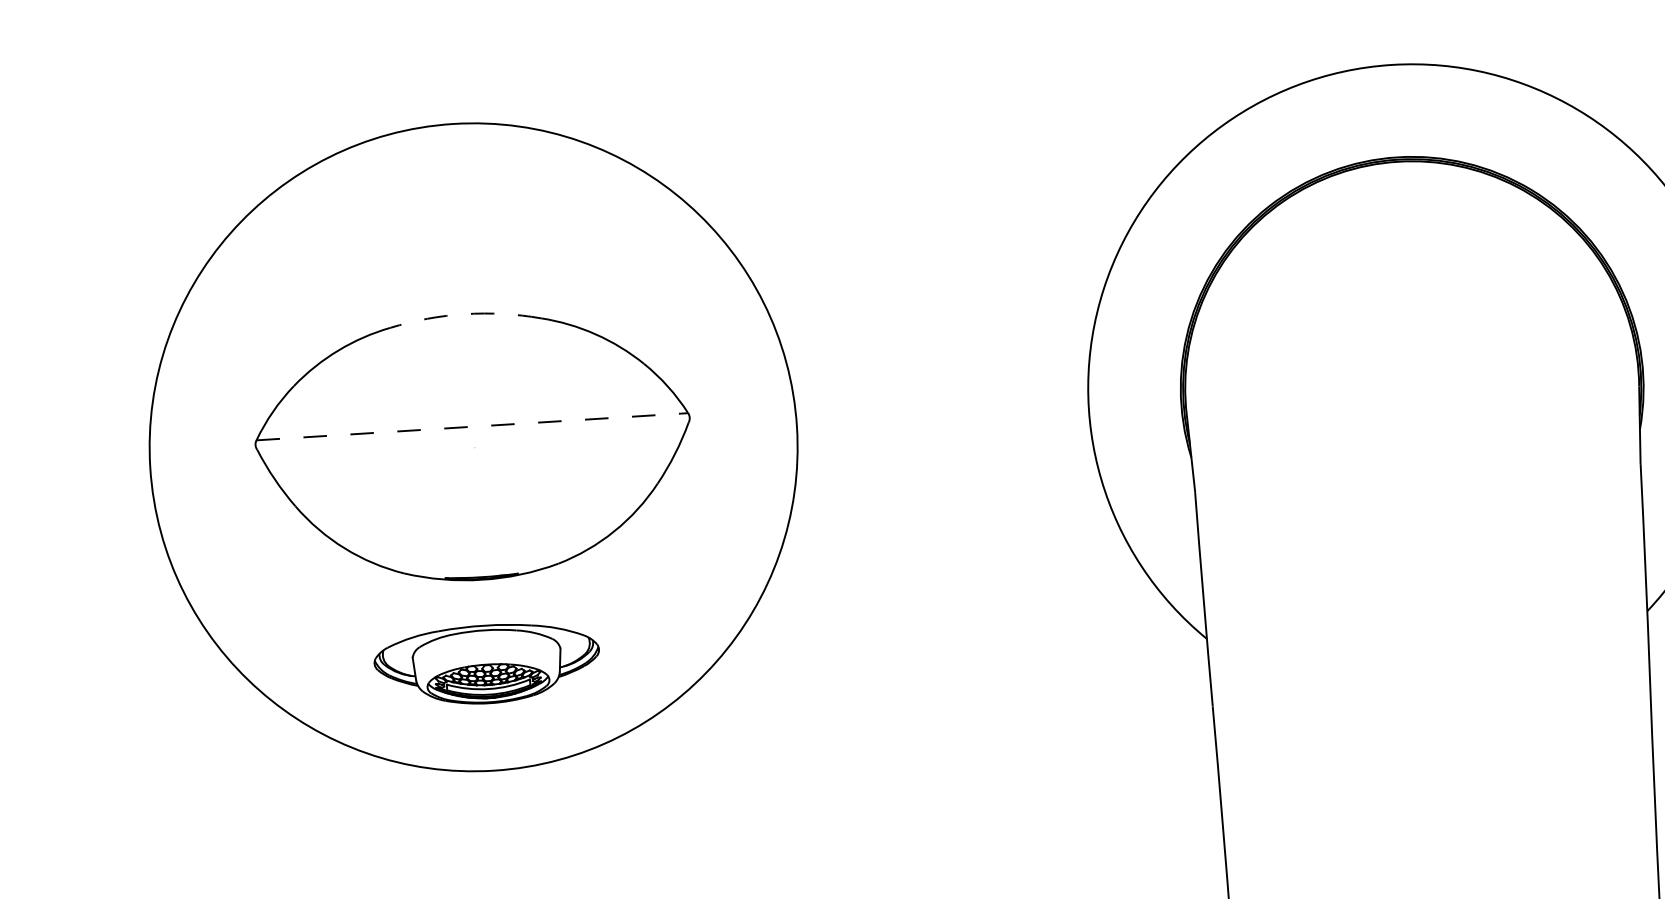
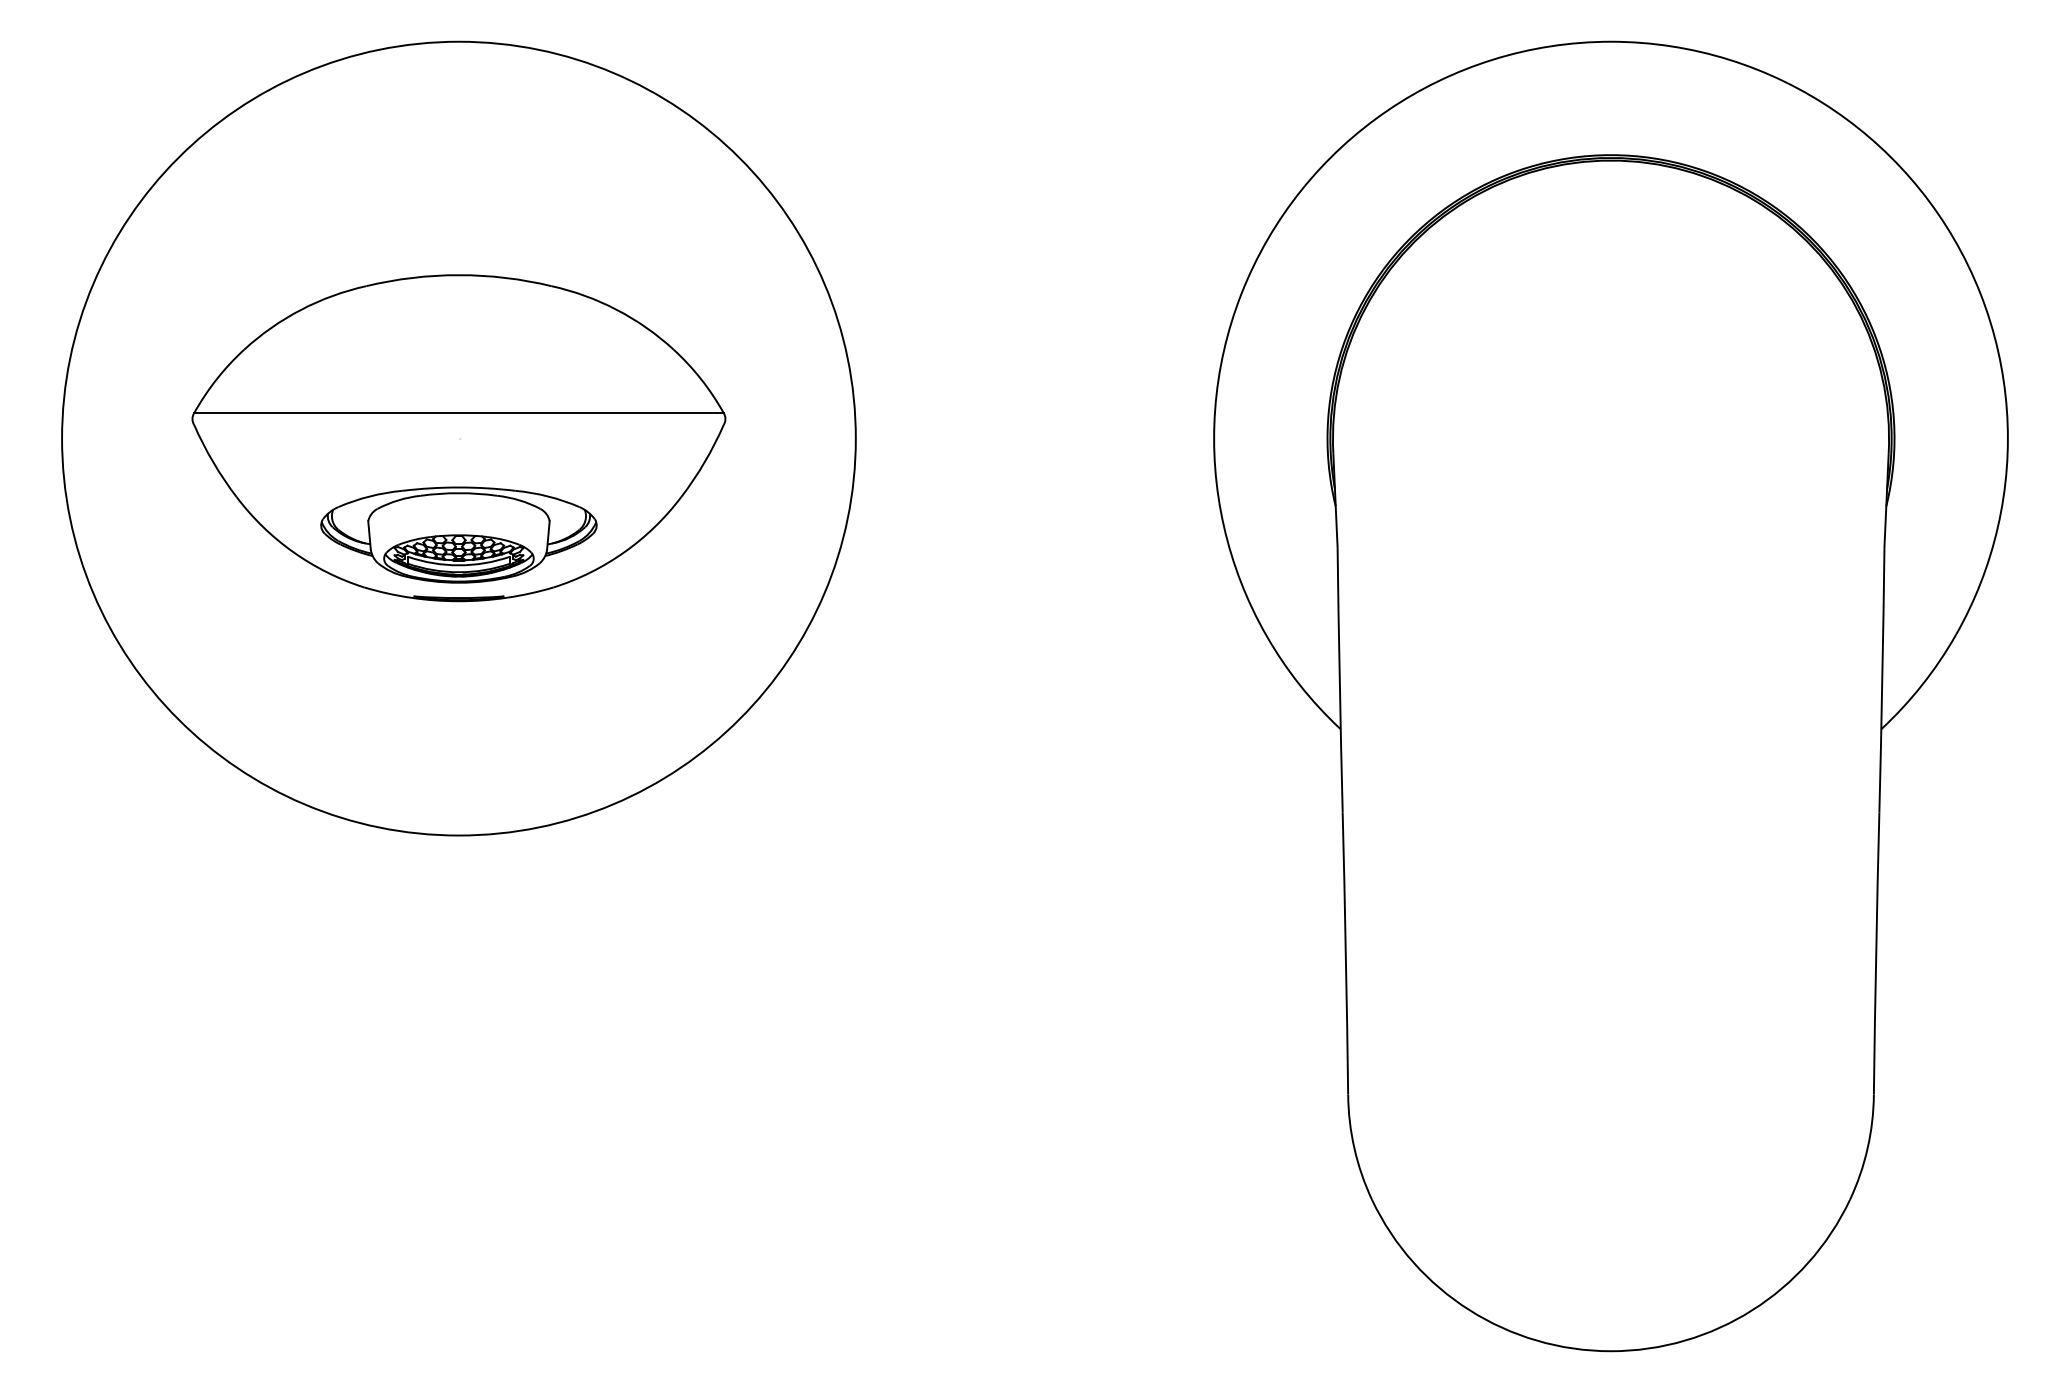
arc: (464, 314) -> (458, 275), dashed -> solid
line: (471, 426) -> (458, 413), dashed -> solid
part: (486, 663) -> (458, 534), moved

